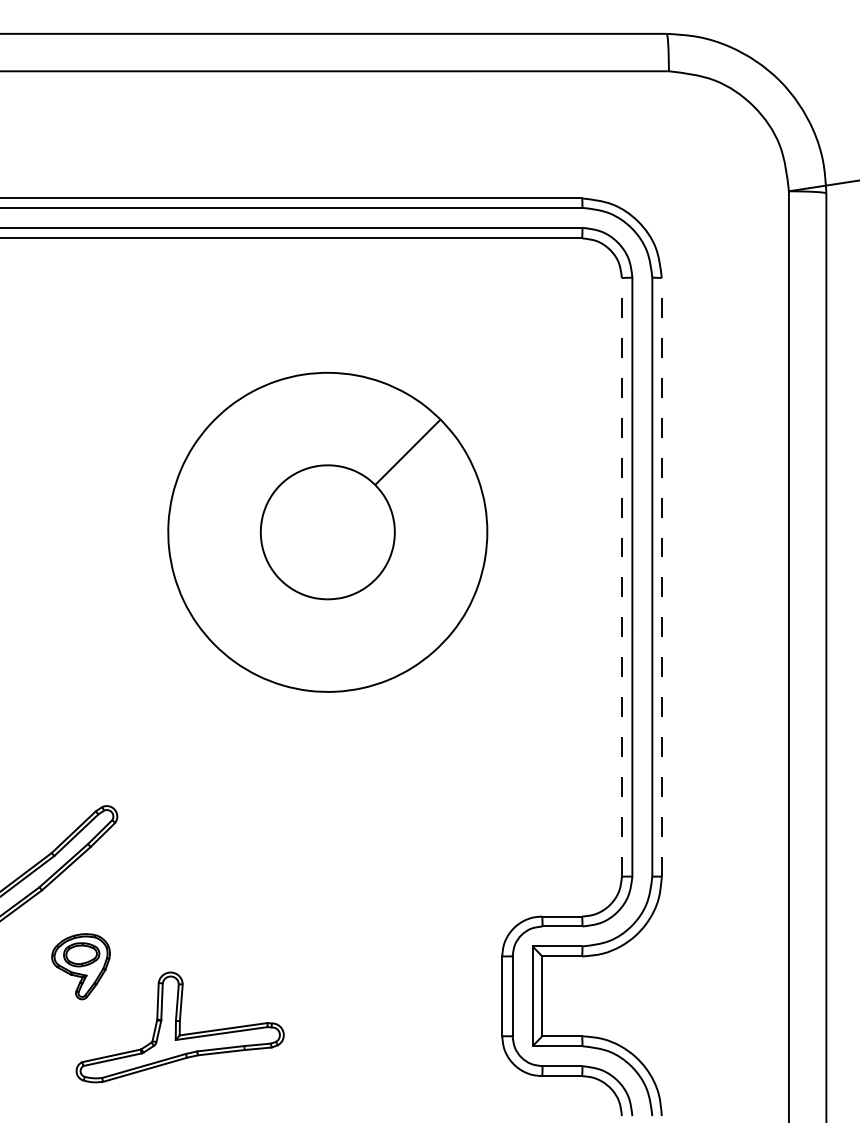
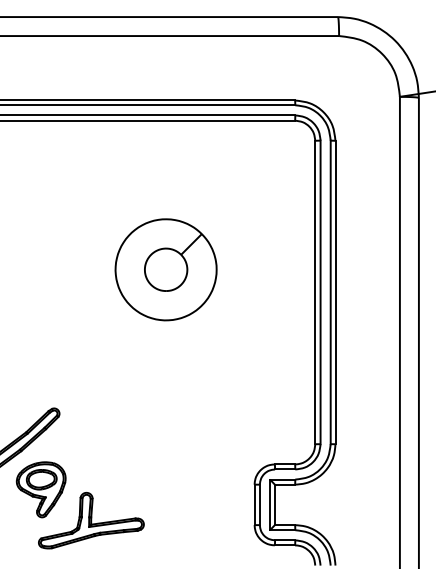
part: (326, 531) -> (165, 269), size x0.62
line: (622, 577) -> (315, 292), dashed -> solid
line: (661, 577) -> (335, 292), dashed -> solid
part: (79, 965) -> (40, 489), size x1.67

